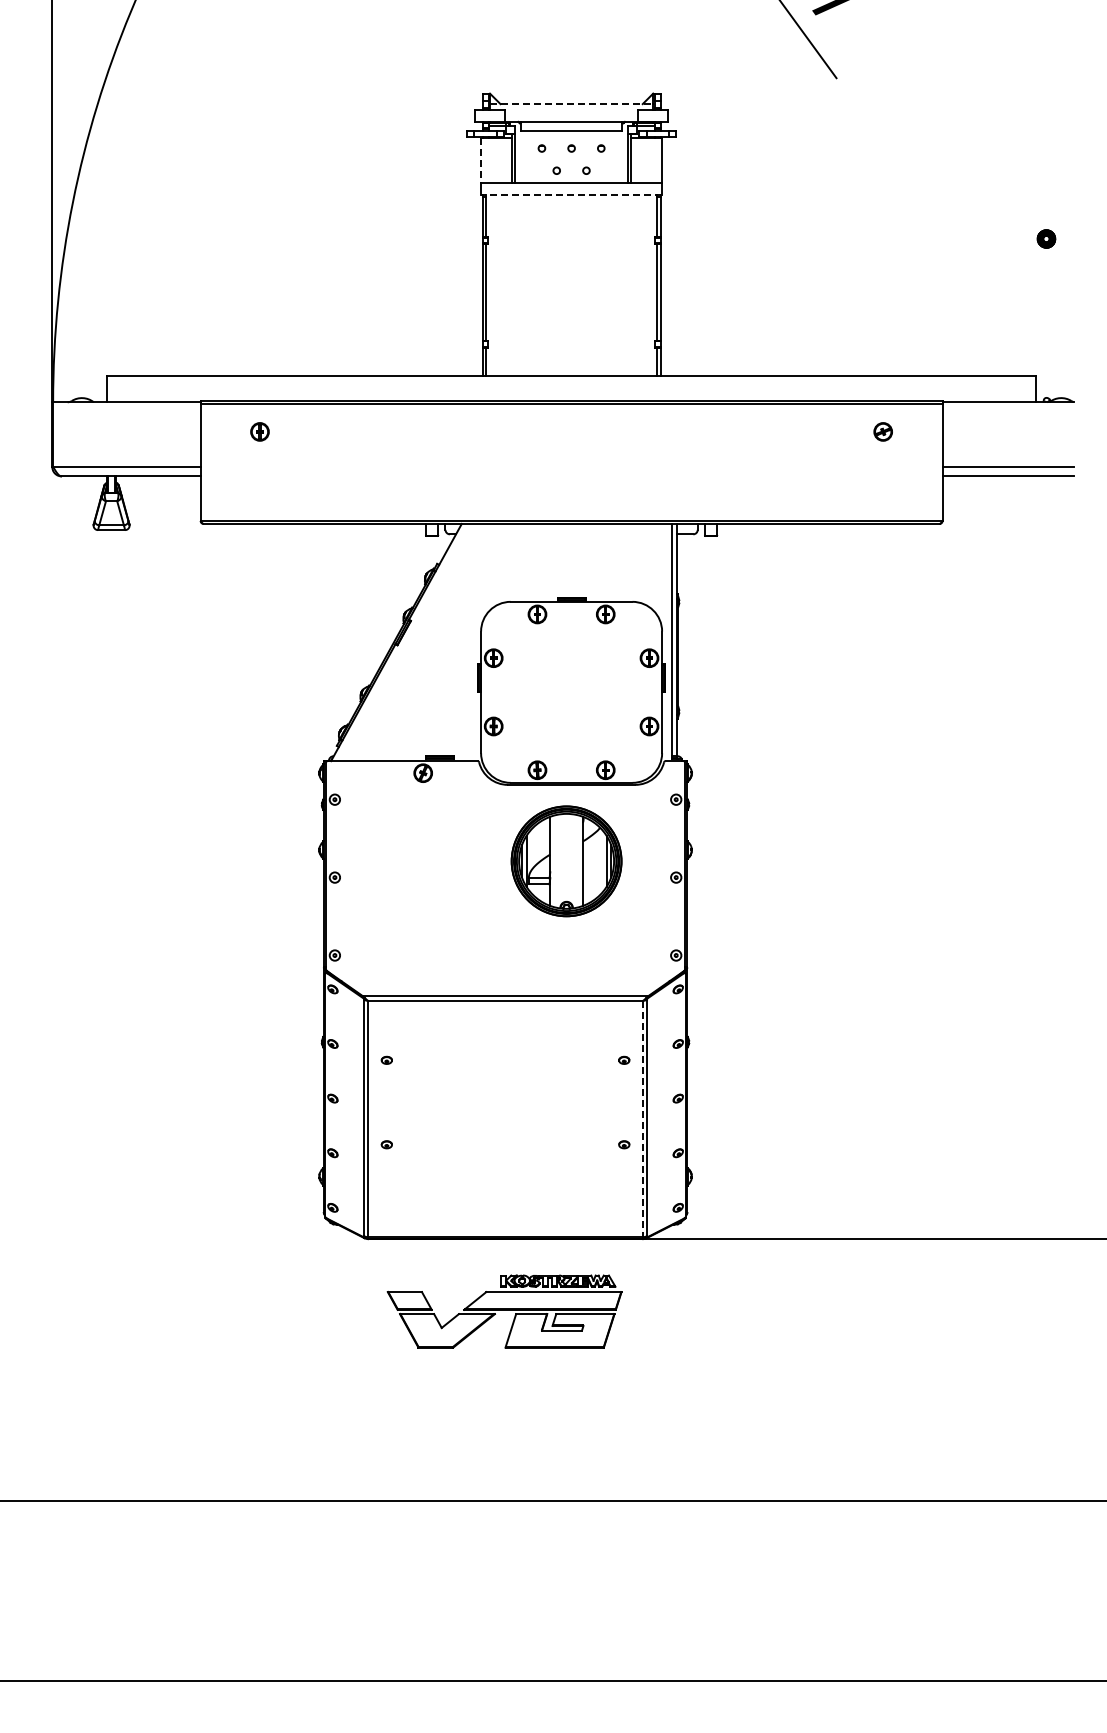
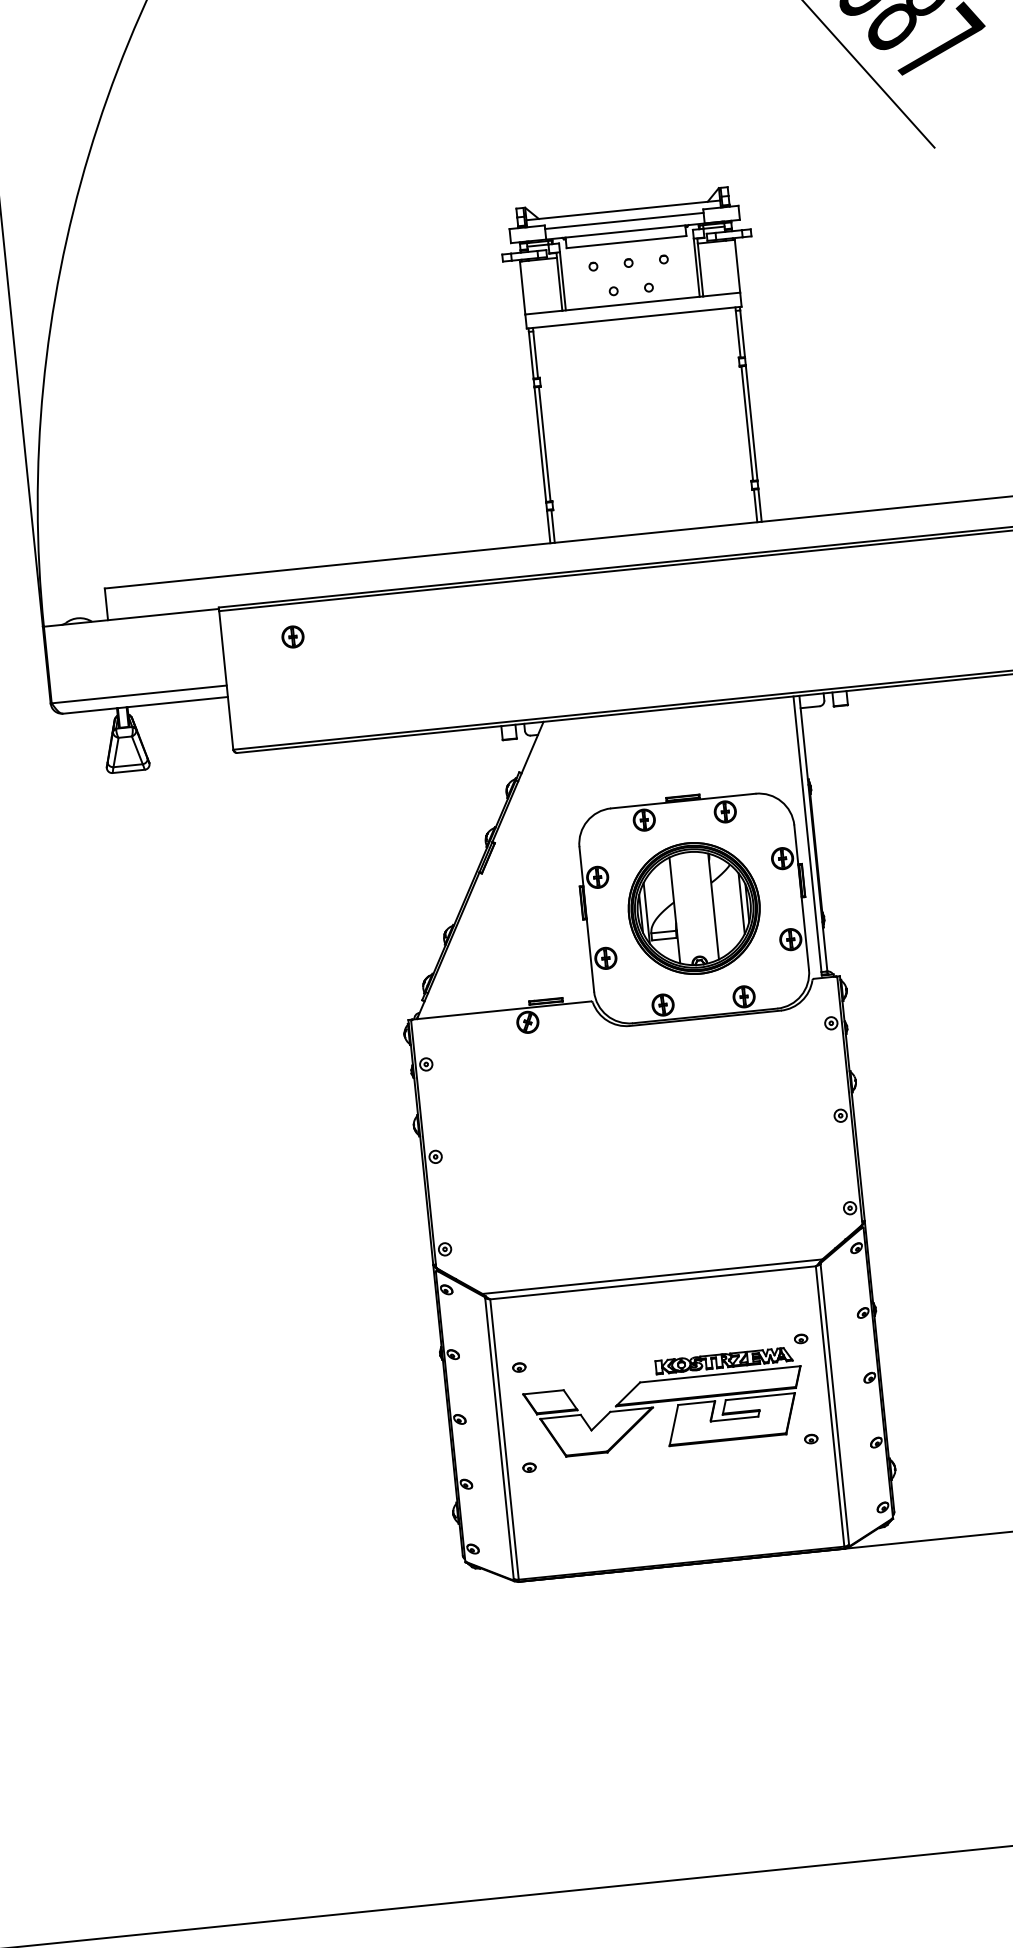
line: (571, 104) -> (623, 210), dashed -> solid
line: (571, 113) -> (624, 221), added
line: (481, 160) -> (523, 288), dashed -> solid
line: (571, 194) -> (634, 317), dashed -> solid
part: (566, 861) -> (694, 908), moved
line: (642, 1119) -> (829, 1406), dashed -> solid
part: (504, 1311) -> (664, 1403), moved

